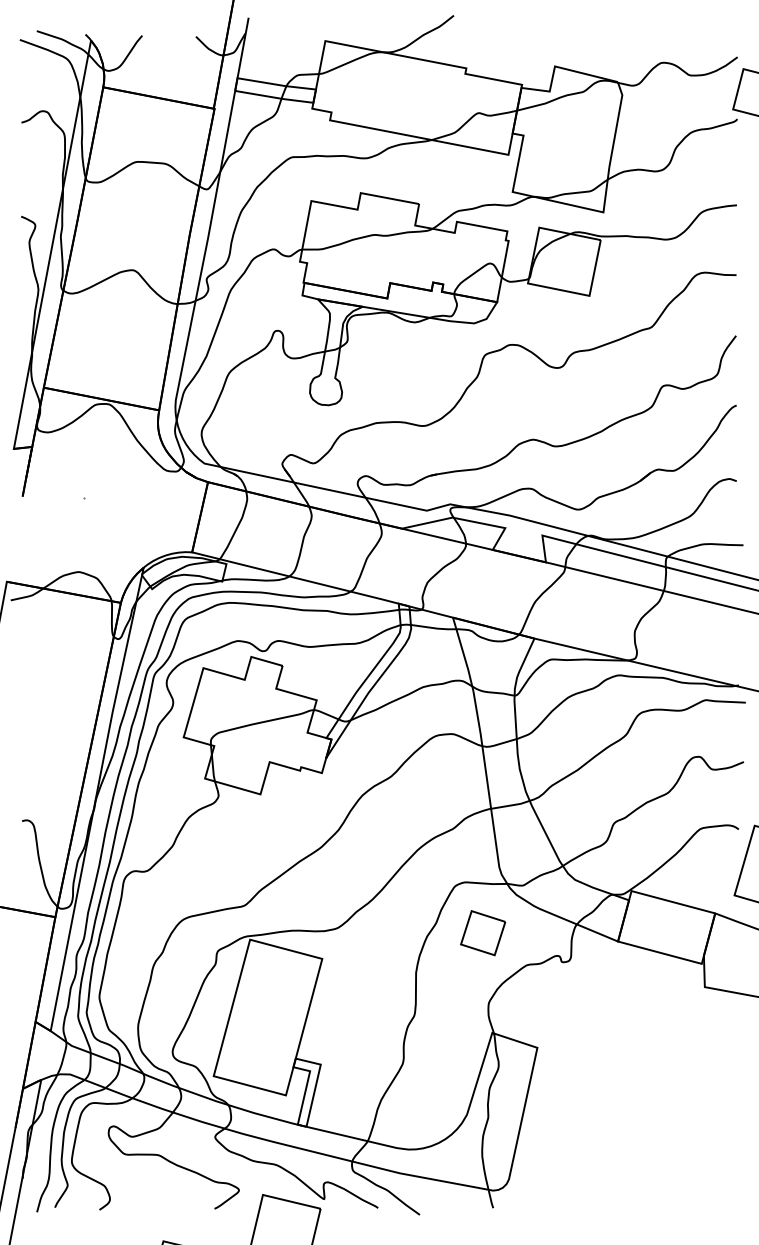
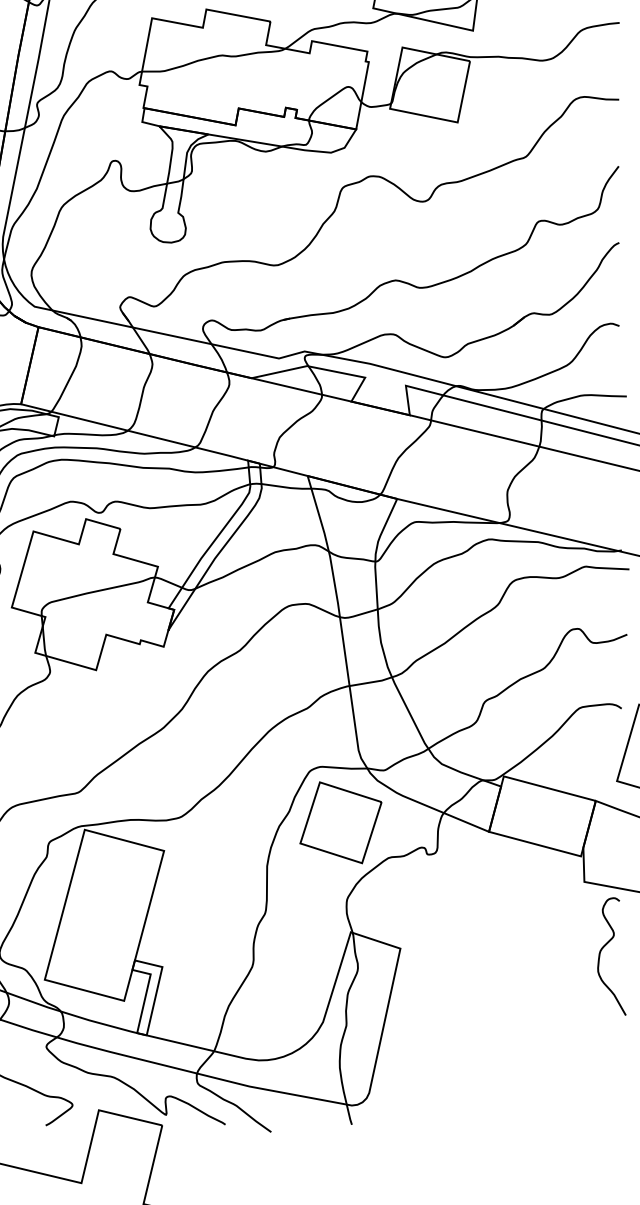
part: (482, 932) -> (340, 821), size x1.67
curve: (720, 1050) -> (601, 951), added

